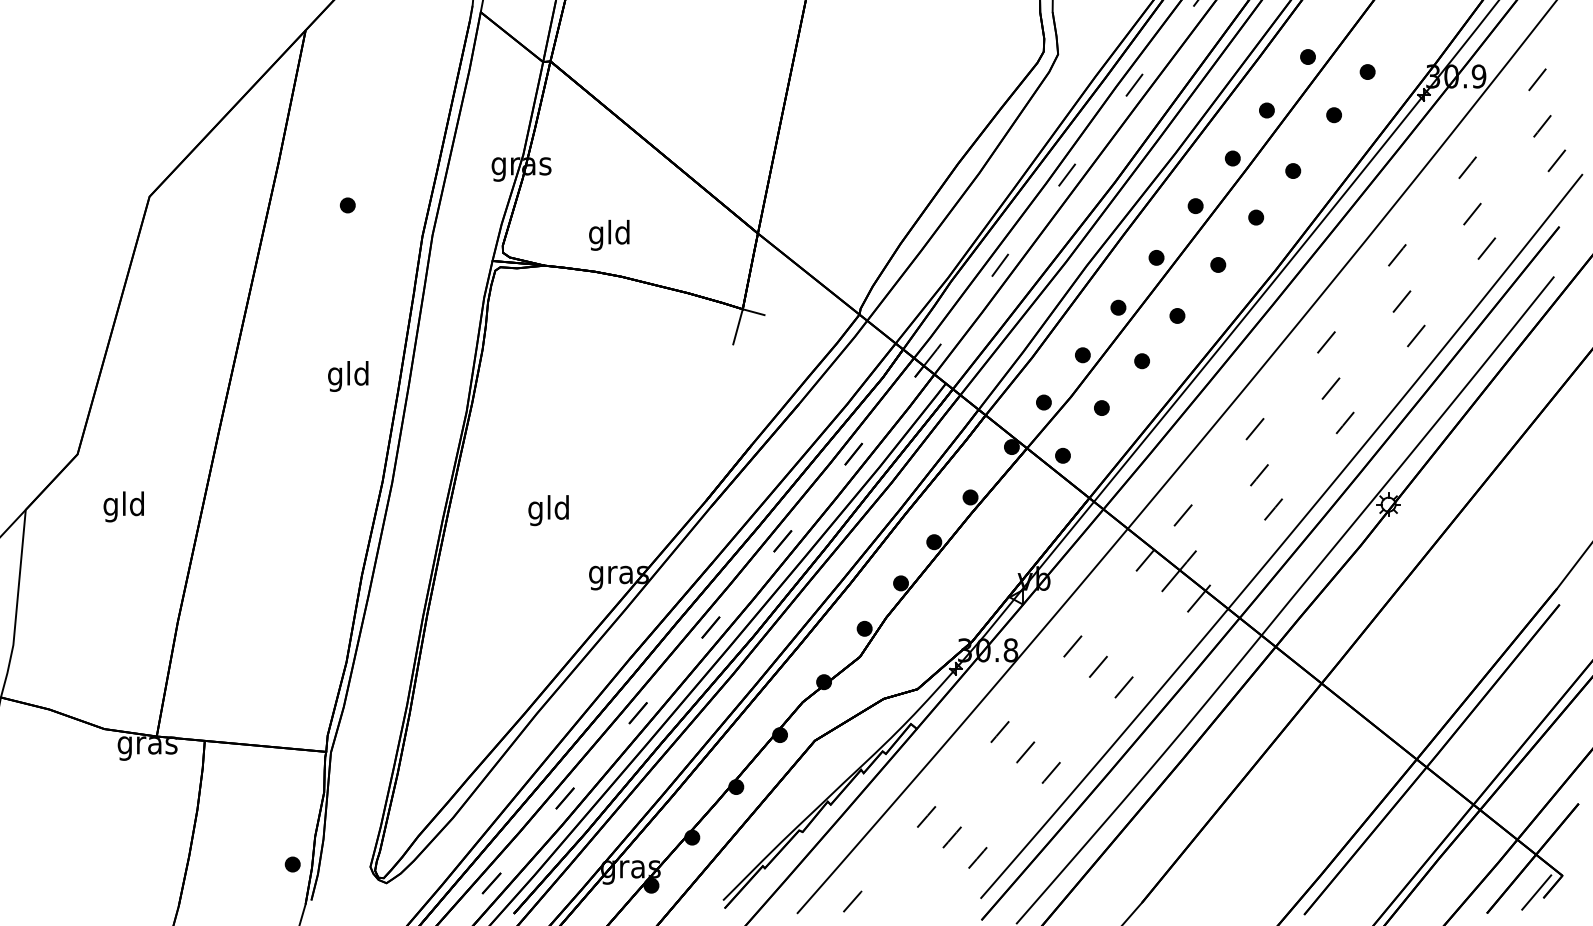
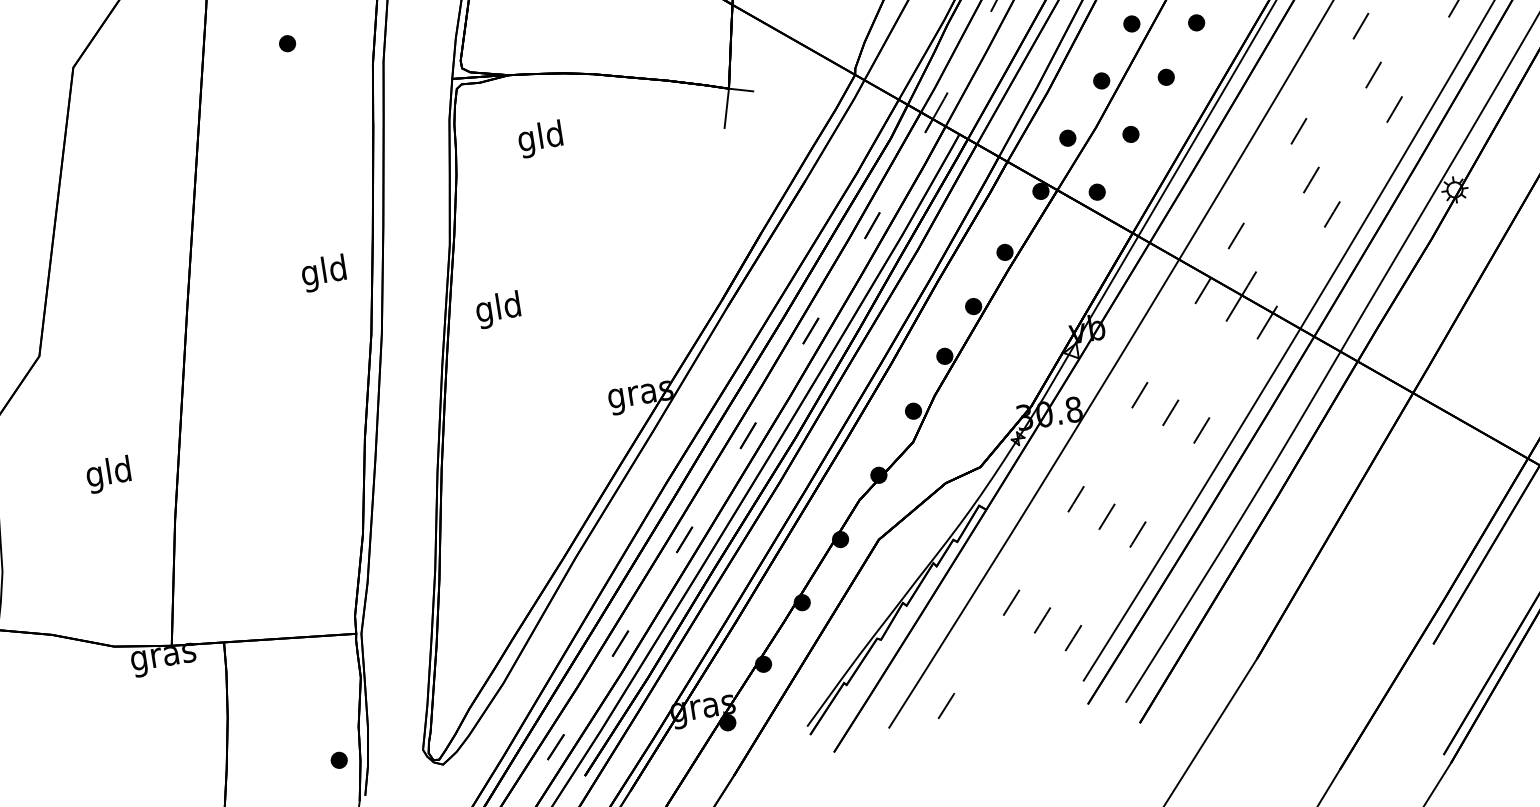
text: (609, 234) -> (540, 138), moved
text: (348, 376) -> (324, 273), moved
text: (123, 506) -> (108, 474), moved
text: (548, 510) -> (498, 309), moved

